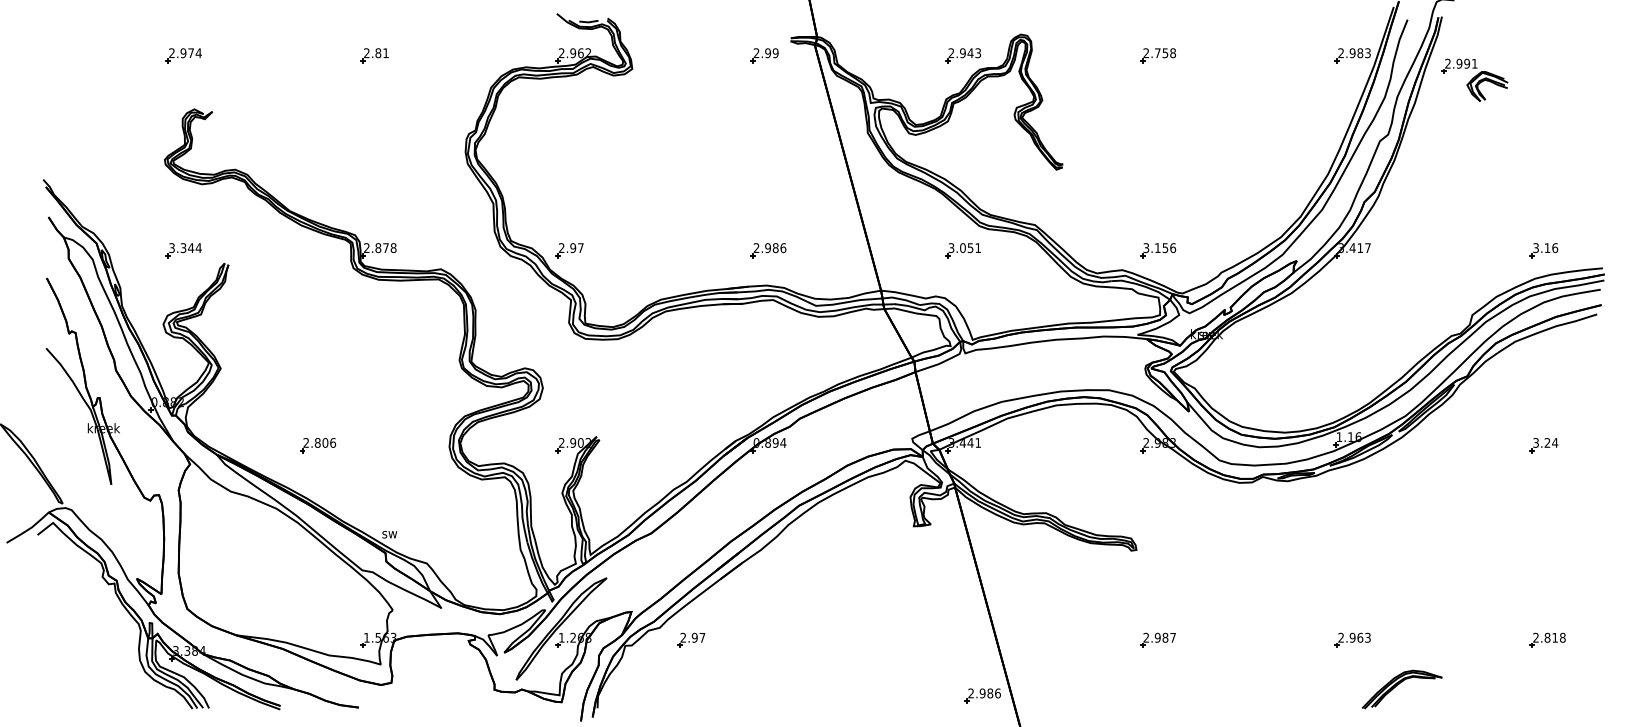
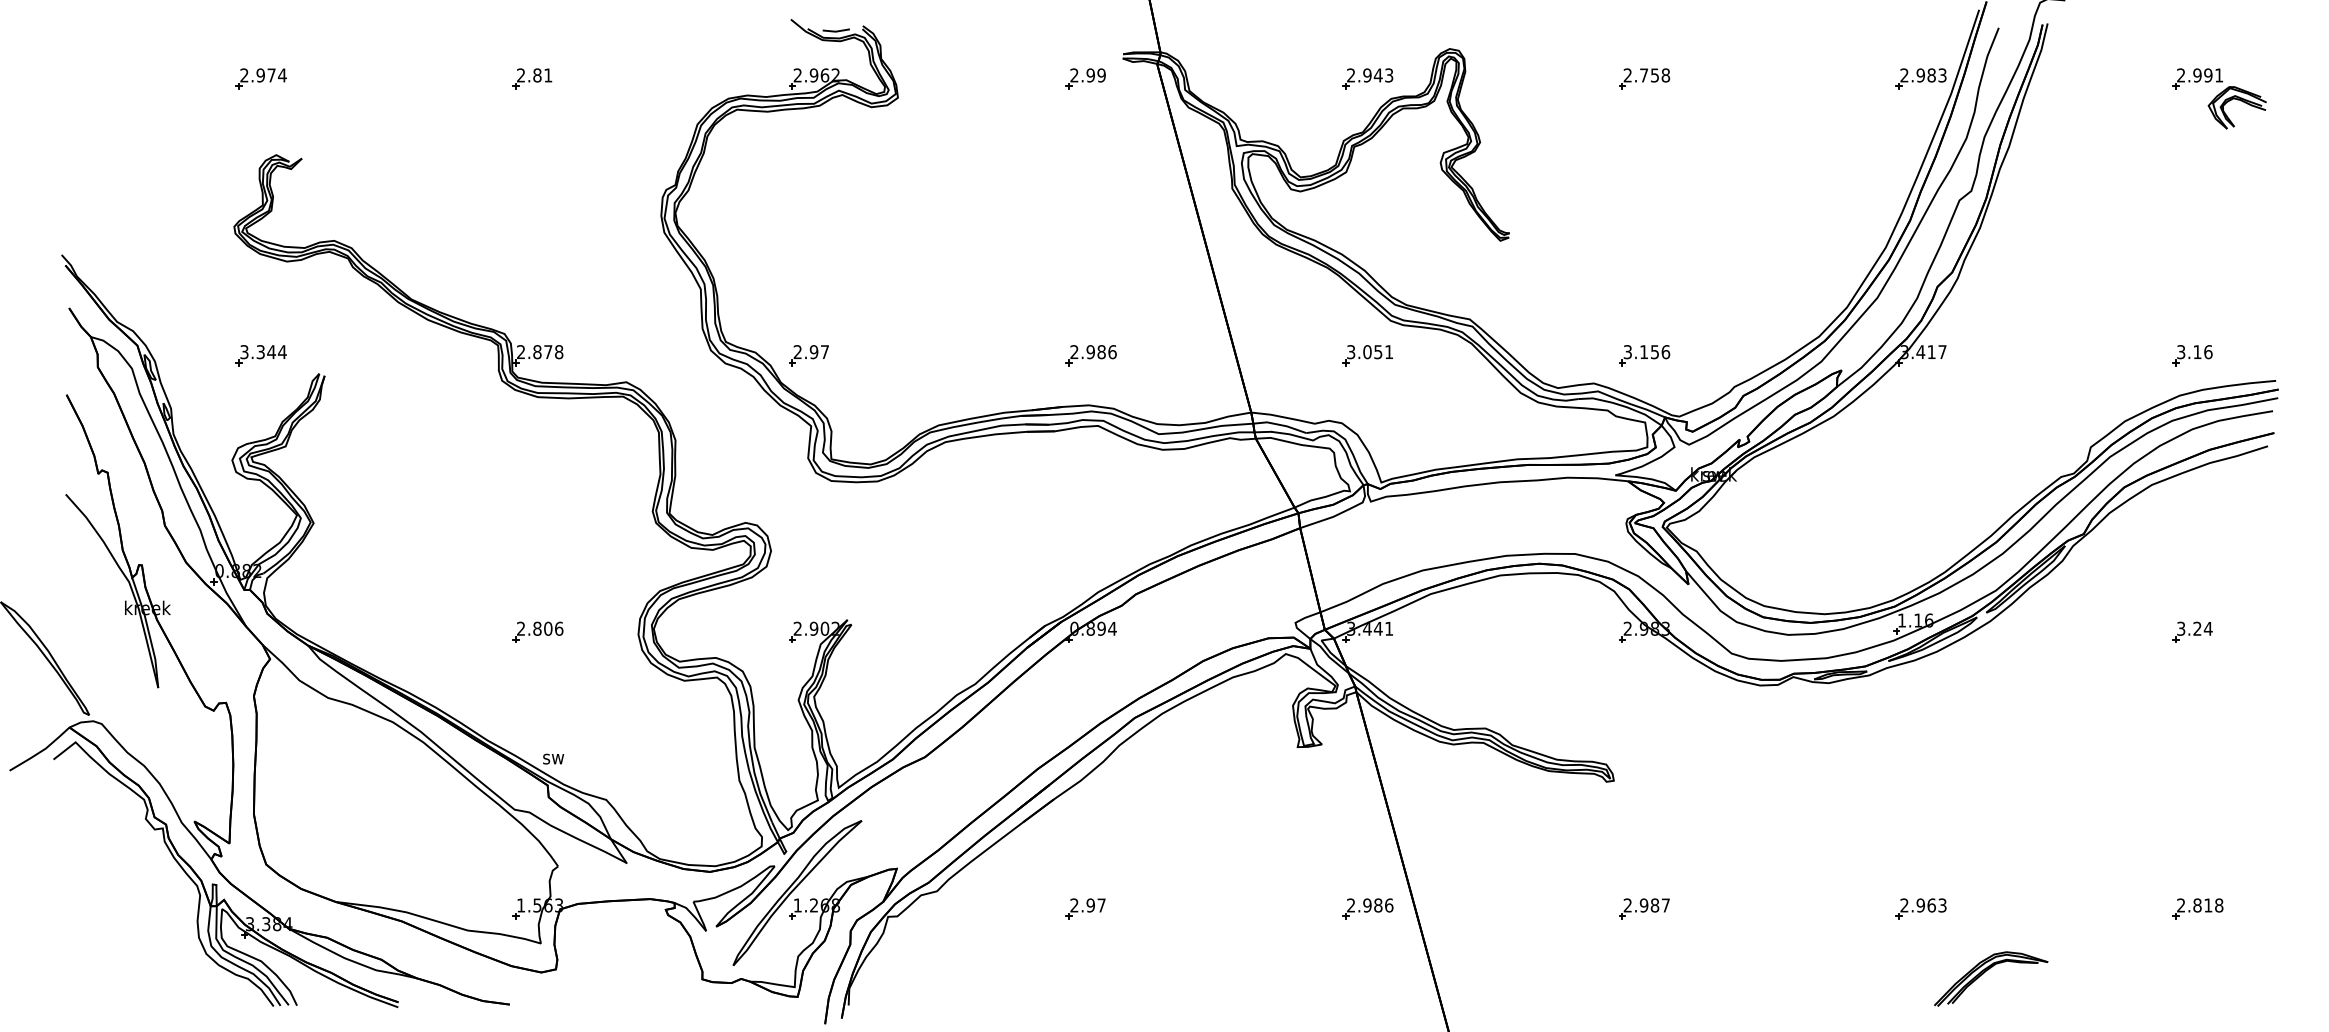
part: (1474, 80) -> (2219, 98), moved
part: (317, 444) -> (537, 631), moved
part: (691, 639) -> (1085, 908), moved
part: (982, 695) -> (1367, 908), moved

